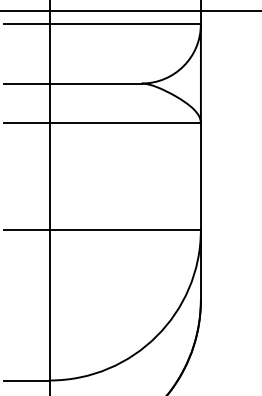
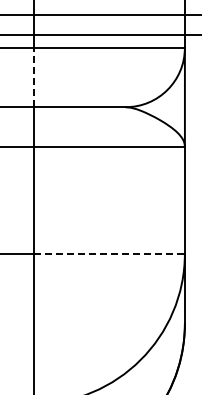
line: (49, 53) -> (33, 77), solid -> dashed
line: (125, 229) -> (109, 253), solid -> dashed

